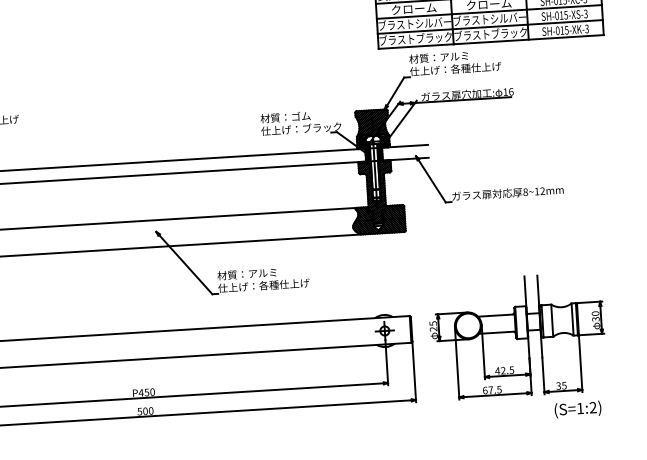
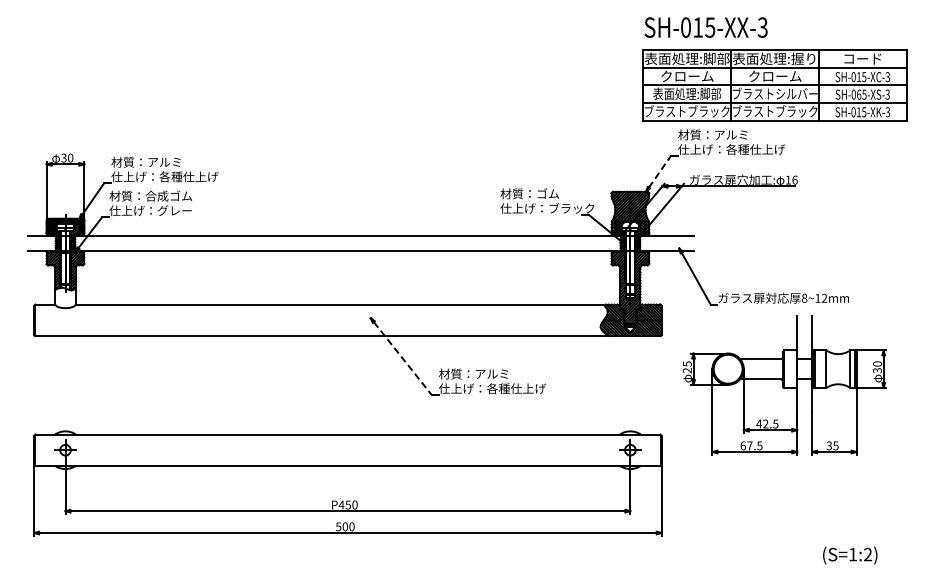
text: (561, 15) -> (859, 94), SH-015-XS-3 -> SH-065-XS-3
text: (414, 23) -> (686, 93), ブラストシルバー -> 表面処理:脚部
line: (396, 91) -> (660, 171), solid -> dashed
line: (185, 264) -> (402, 358), solid -> dashed
part: (517, 336) -> (784, 385), moved

